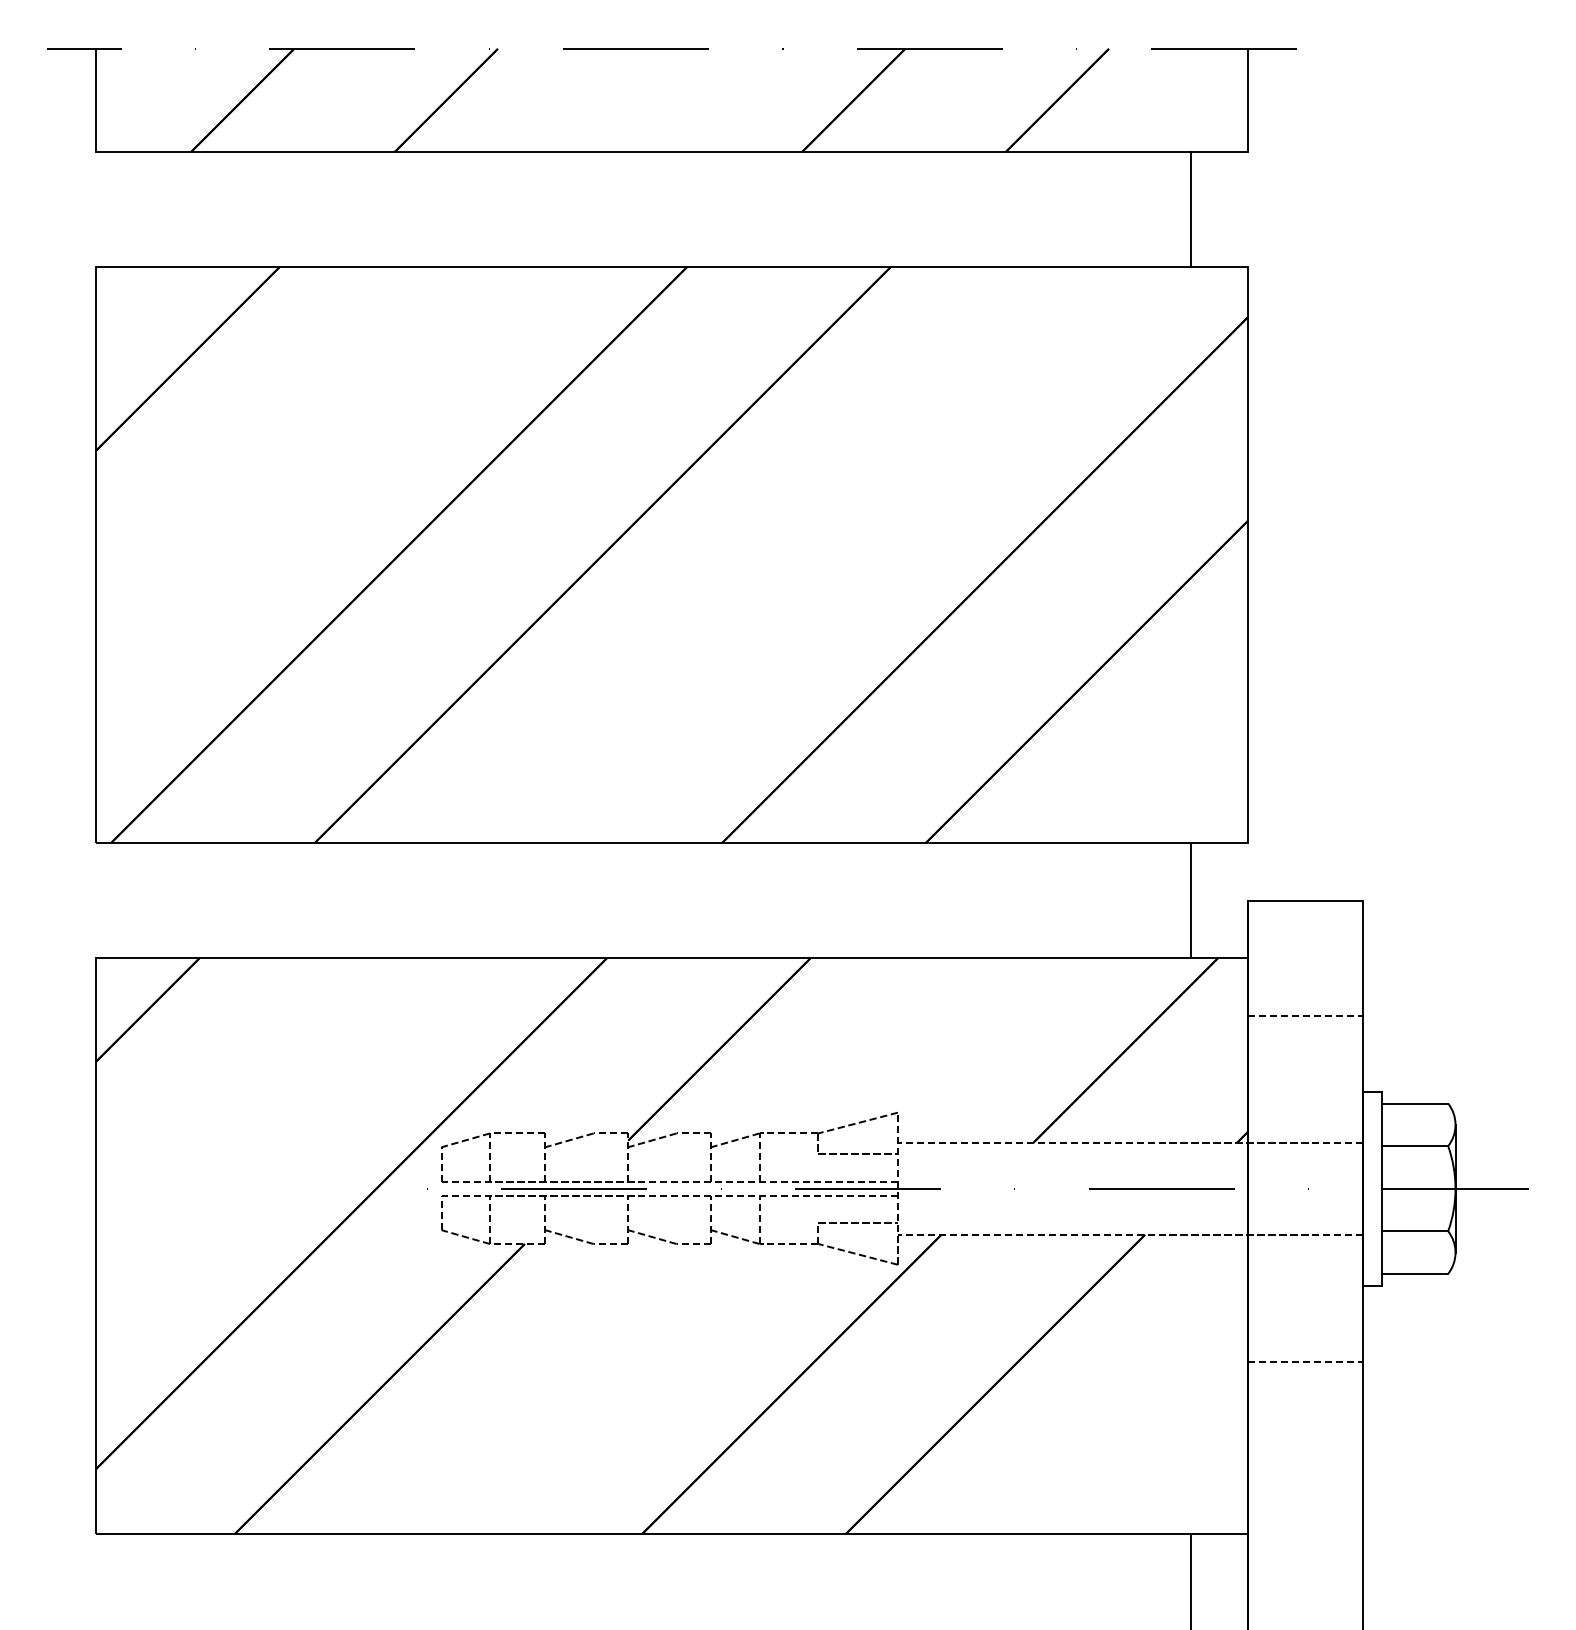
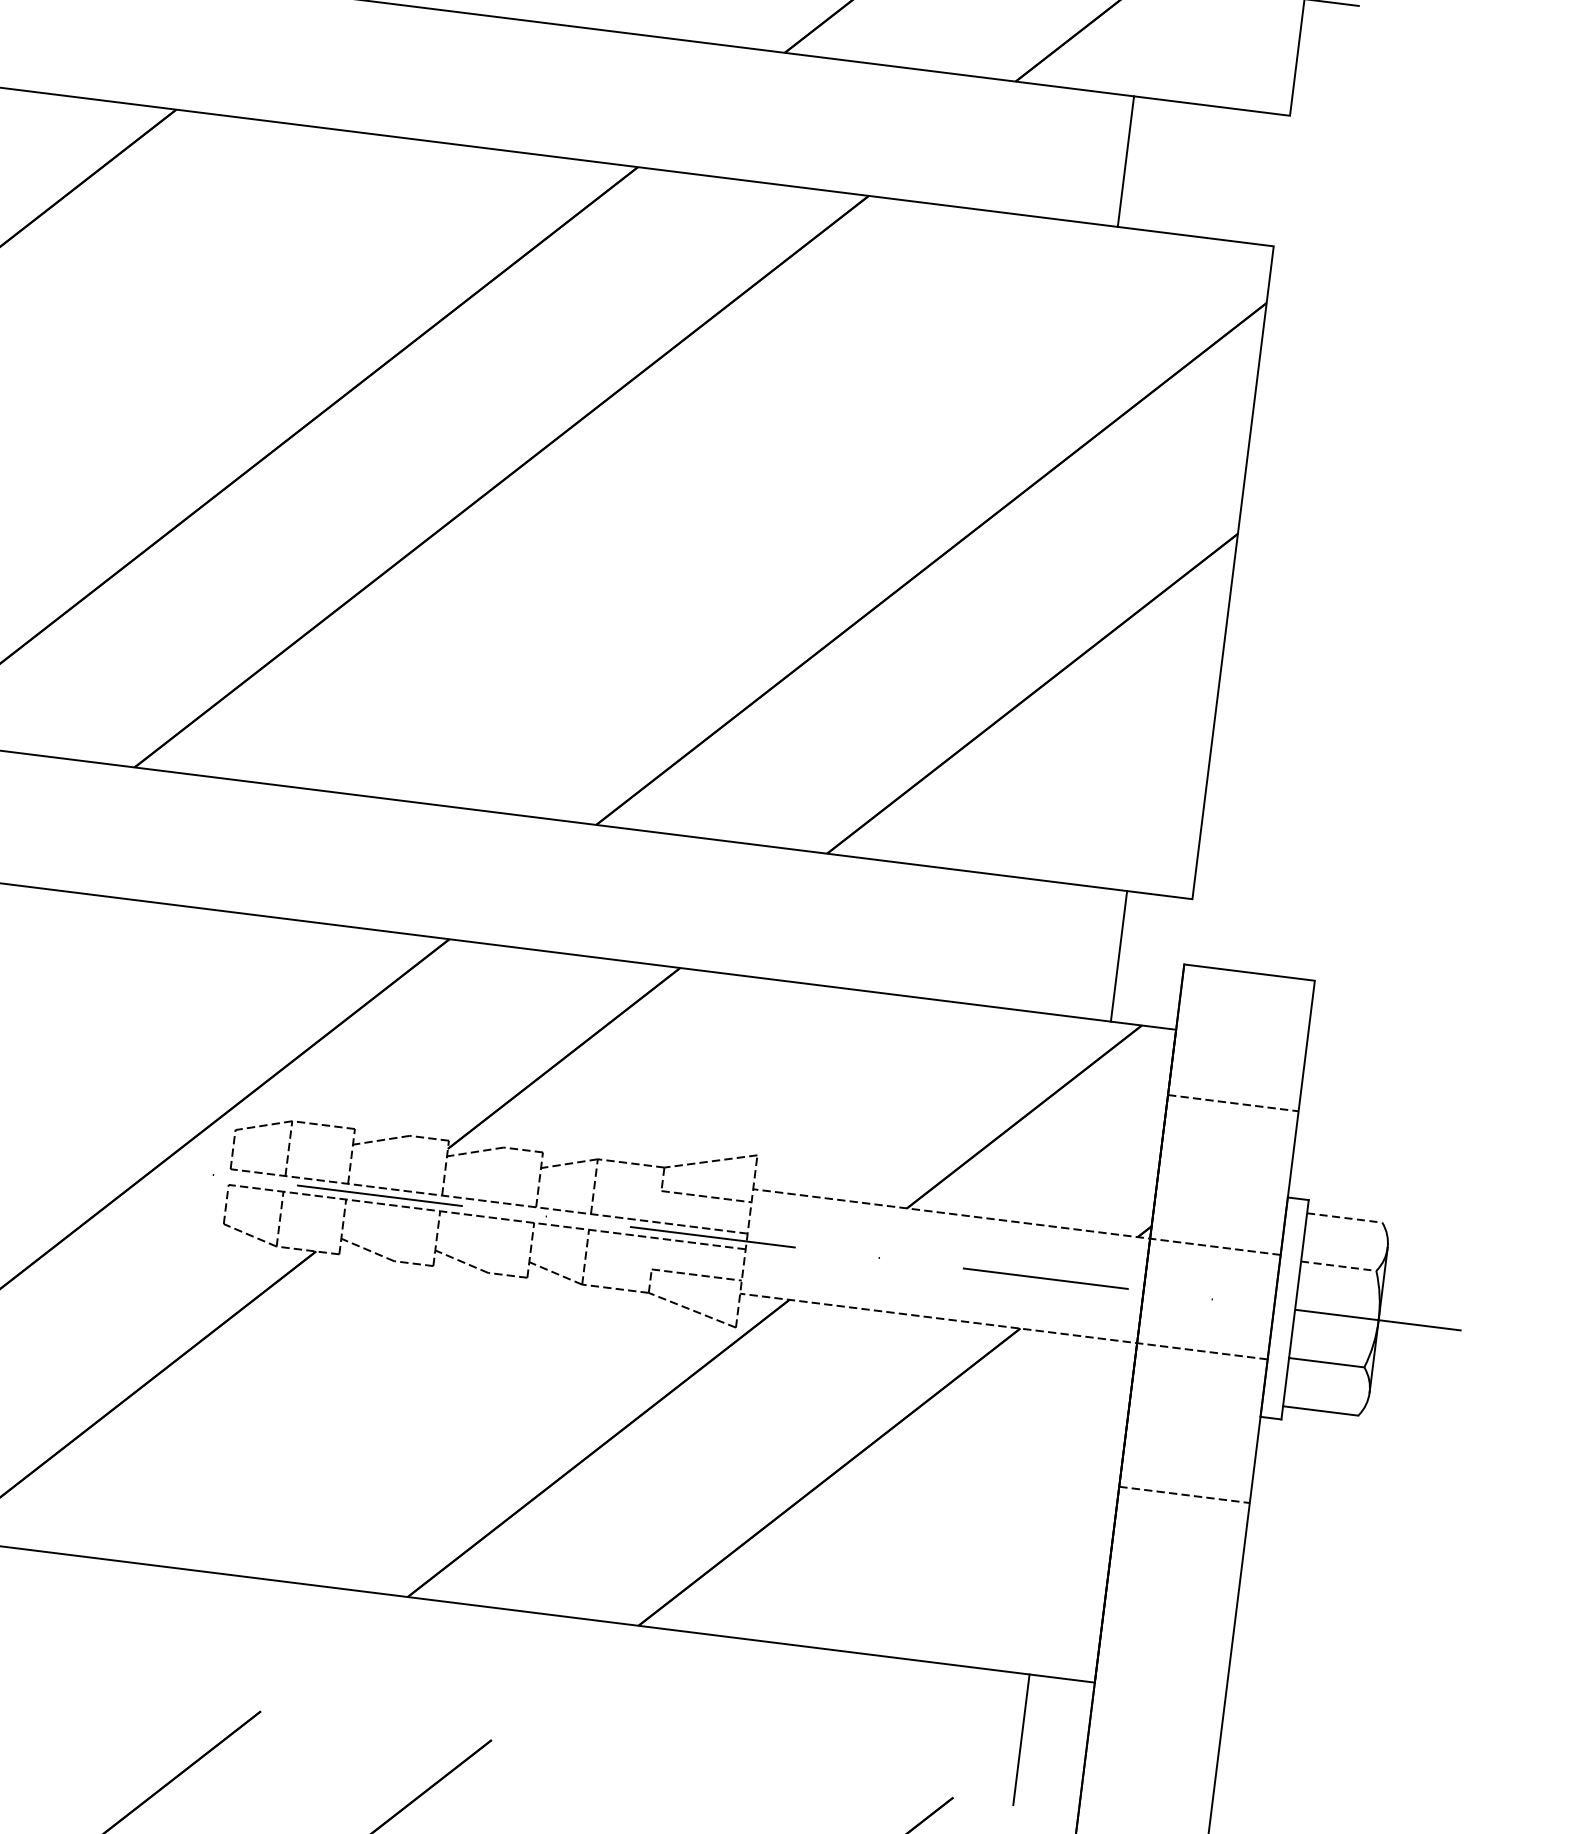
line: (1190, 208) -> (1126, 160), moved
line: (1415, 1103) -> (1345, 1217), solid -> dashed
line: (1415, 1146) -> (1339, 1266), solid -> dashed

